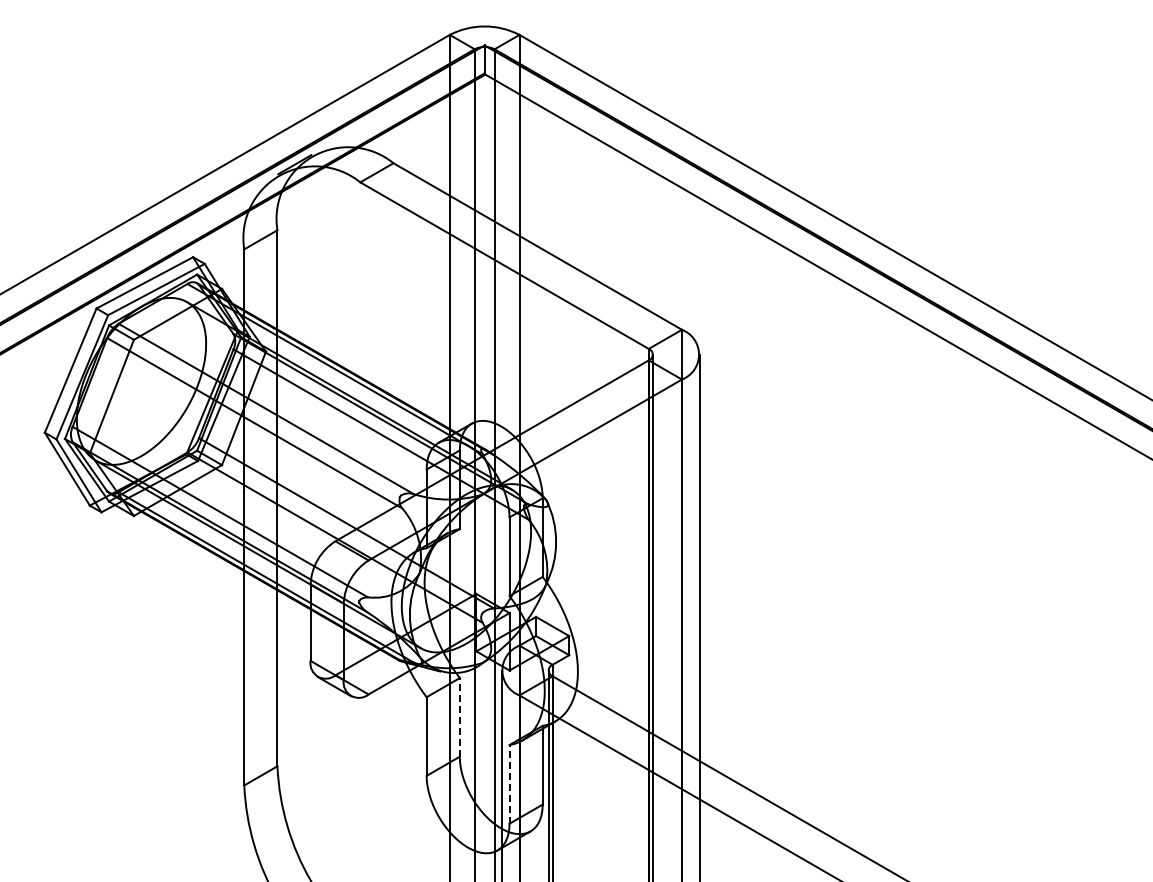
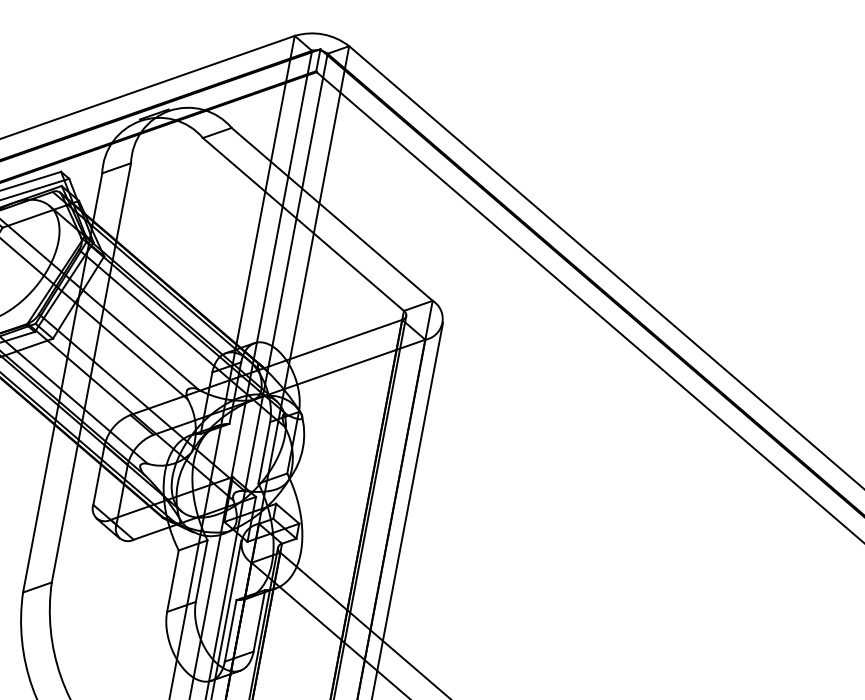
line: (459, 716) -> (201, 570), dashed -> solid
line: (509, 783) -> (230, 630), dashed -> solid

